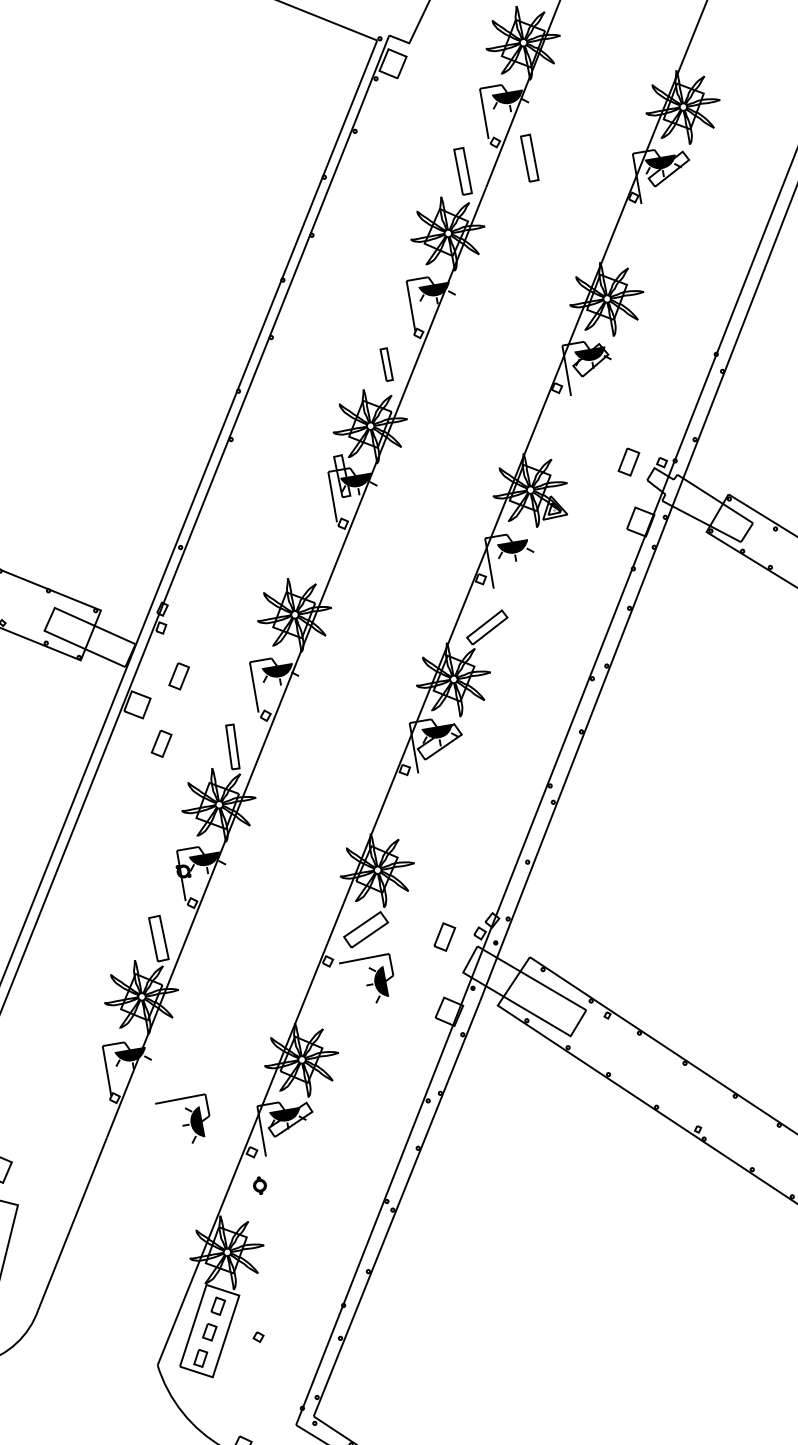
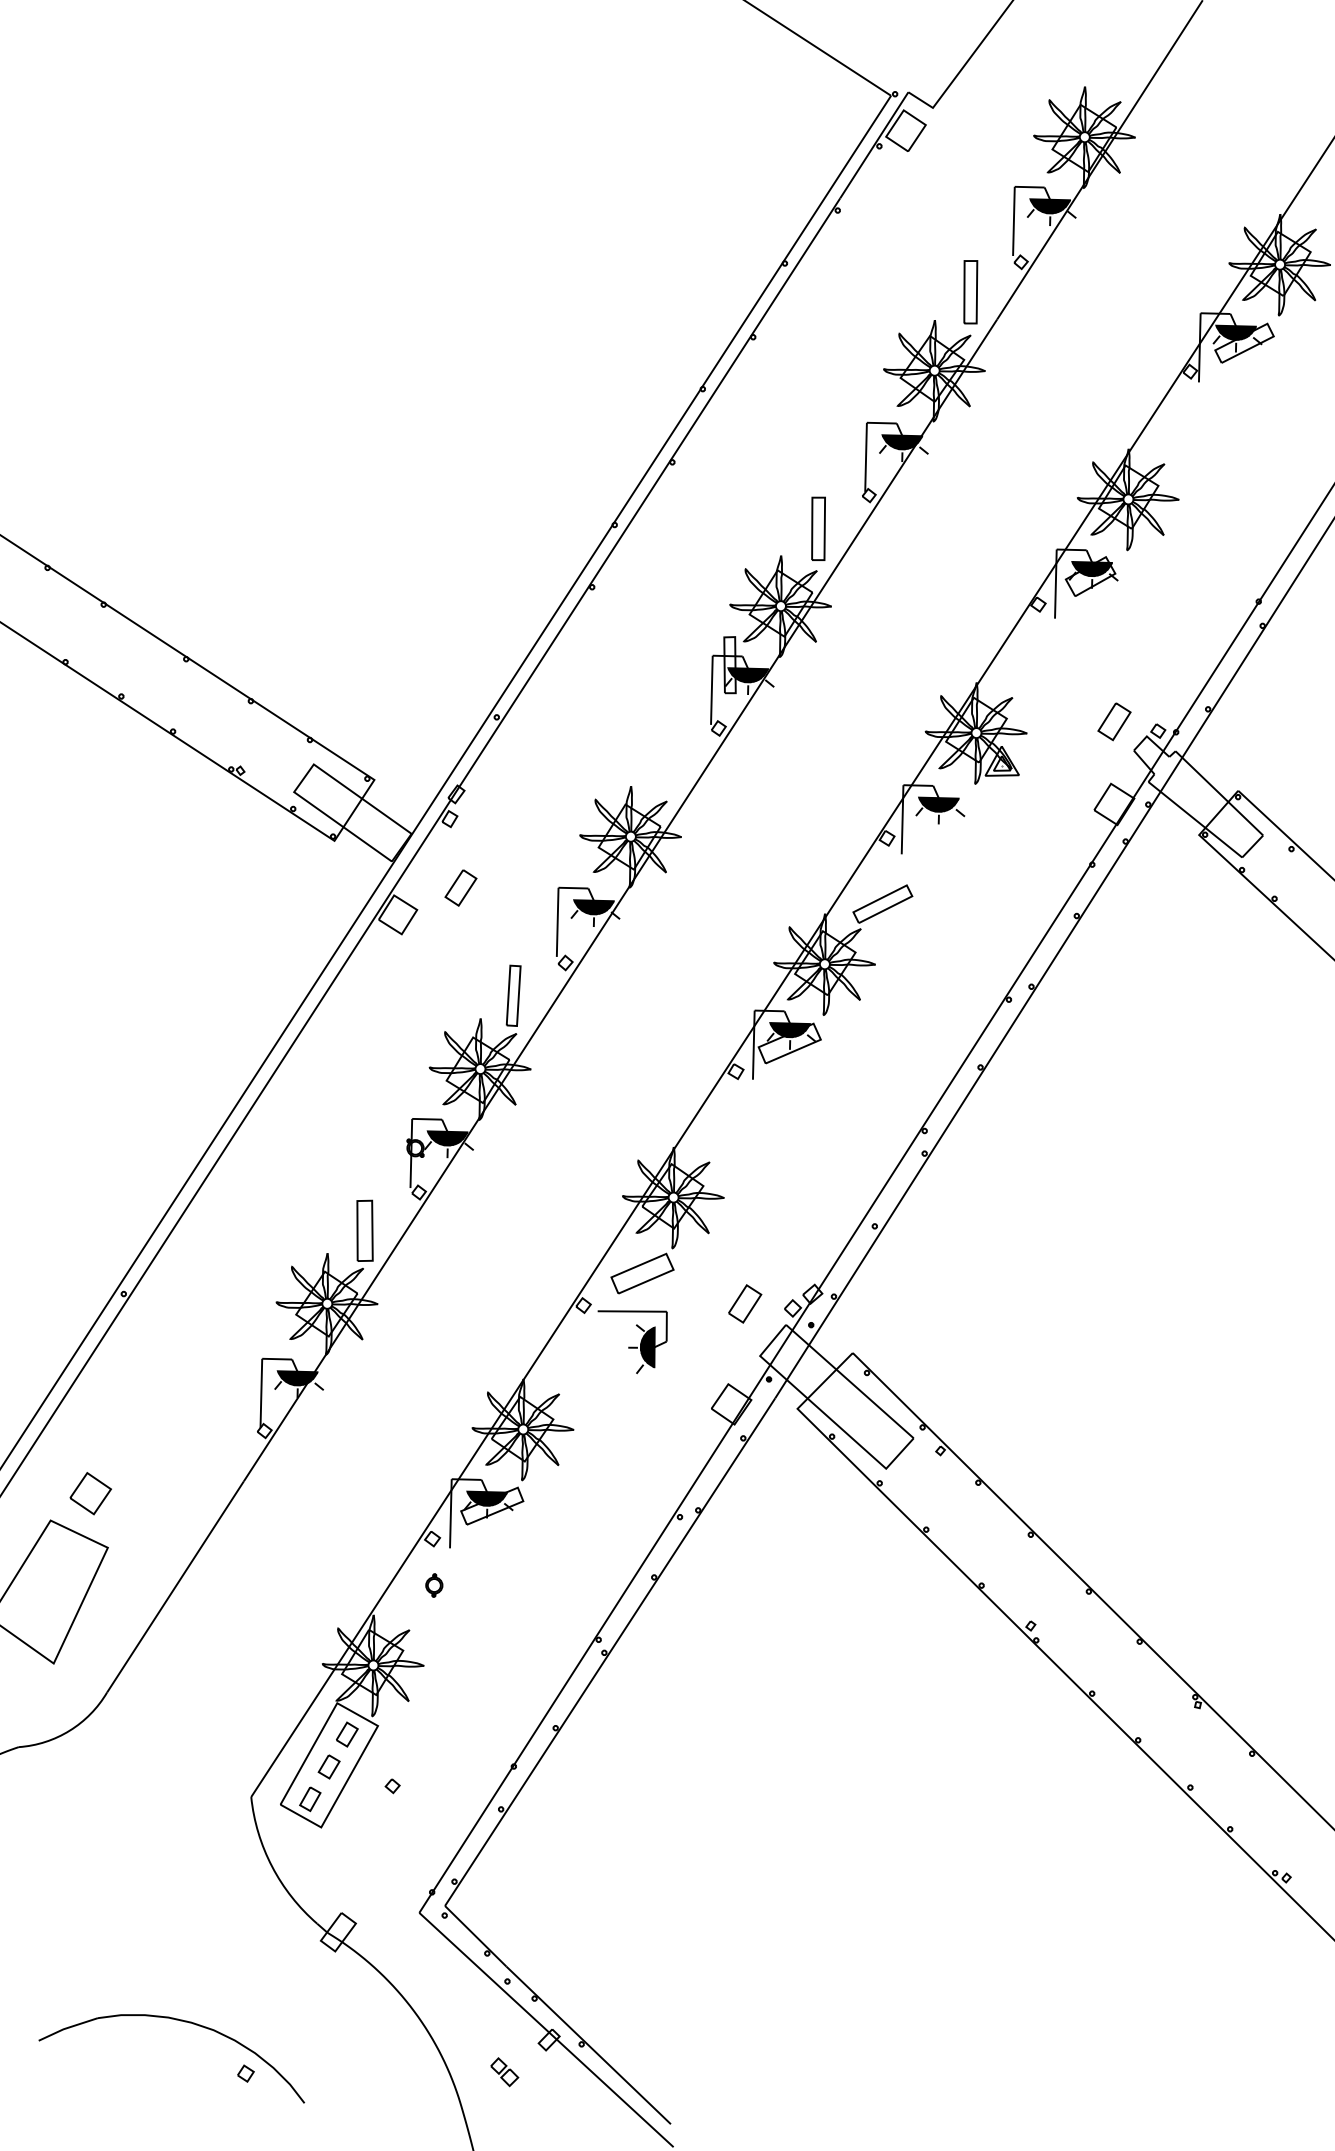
part: (529, 158) -> (1062, 292), removed
part: (386, 364) -> (818, 528), size x1.43
part: (161, 743) -> (419, 972), removed
part: (184, 1121) -> (351, 1480), removed

